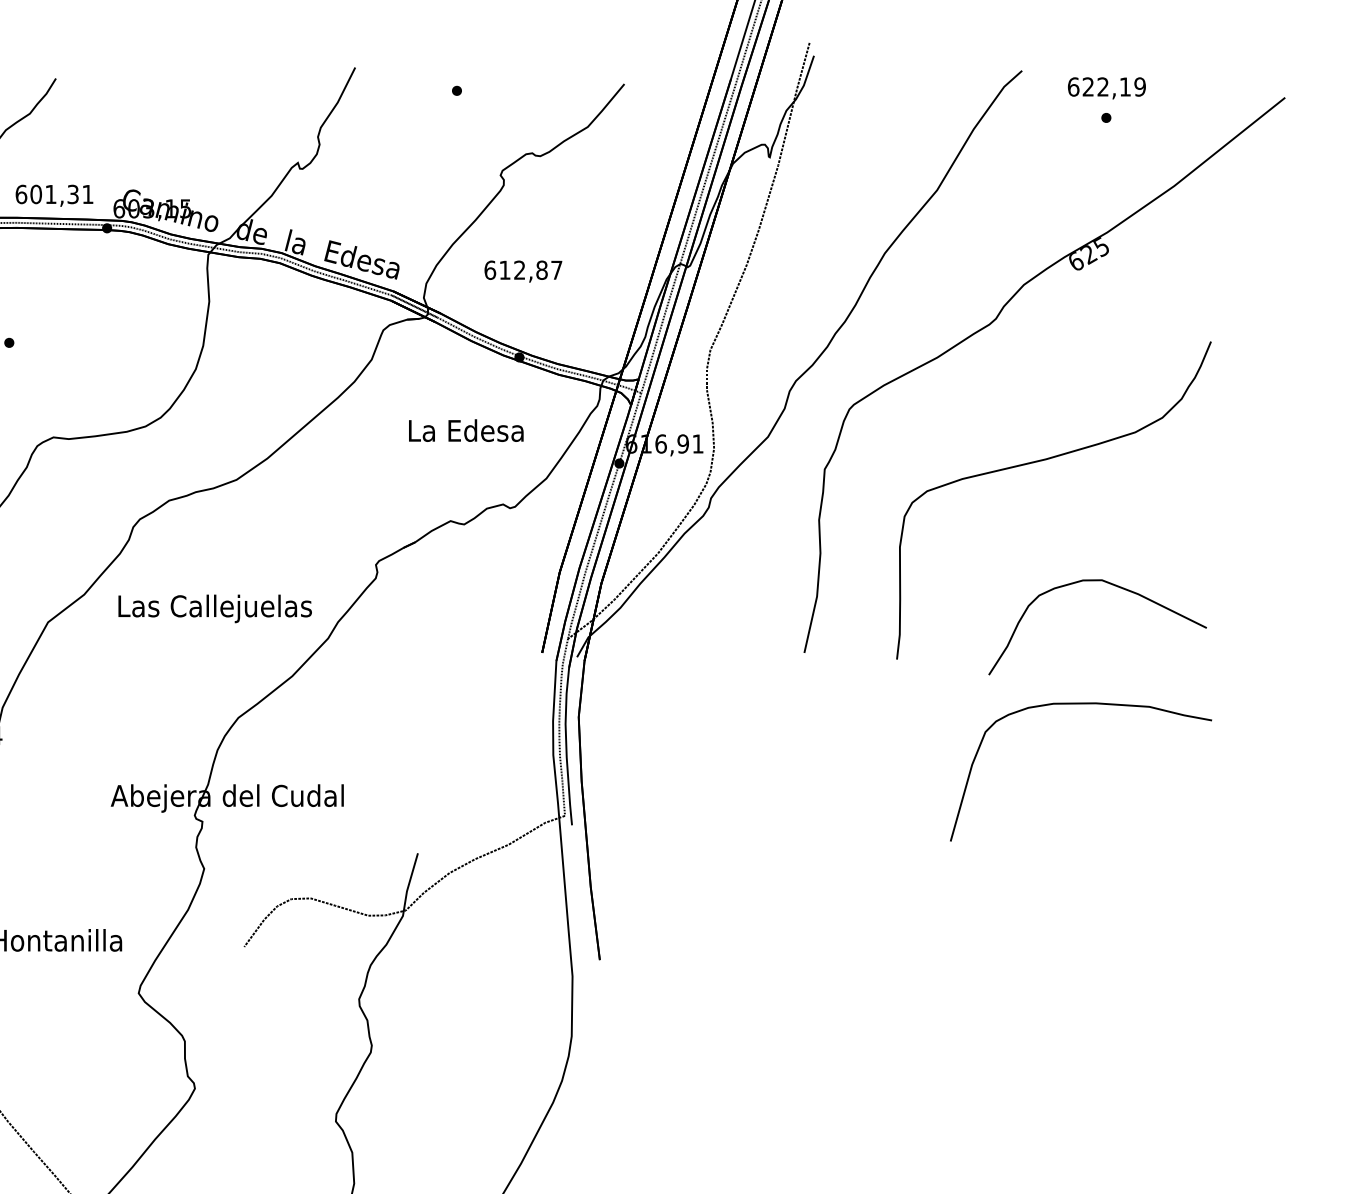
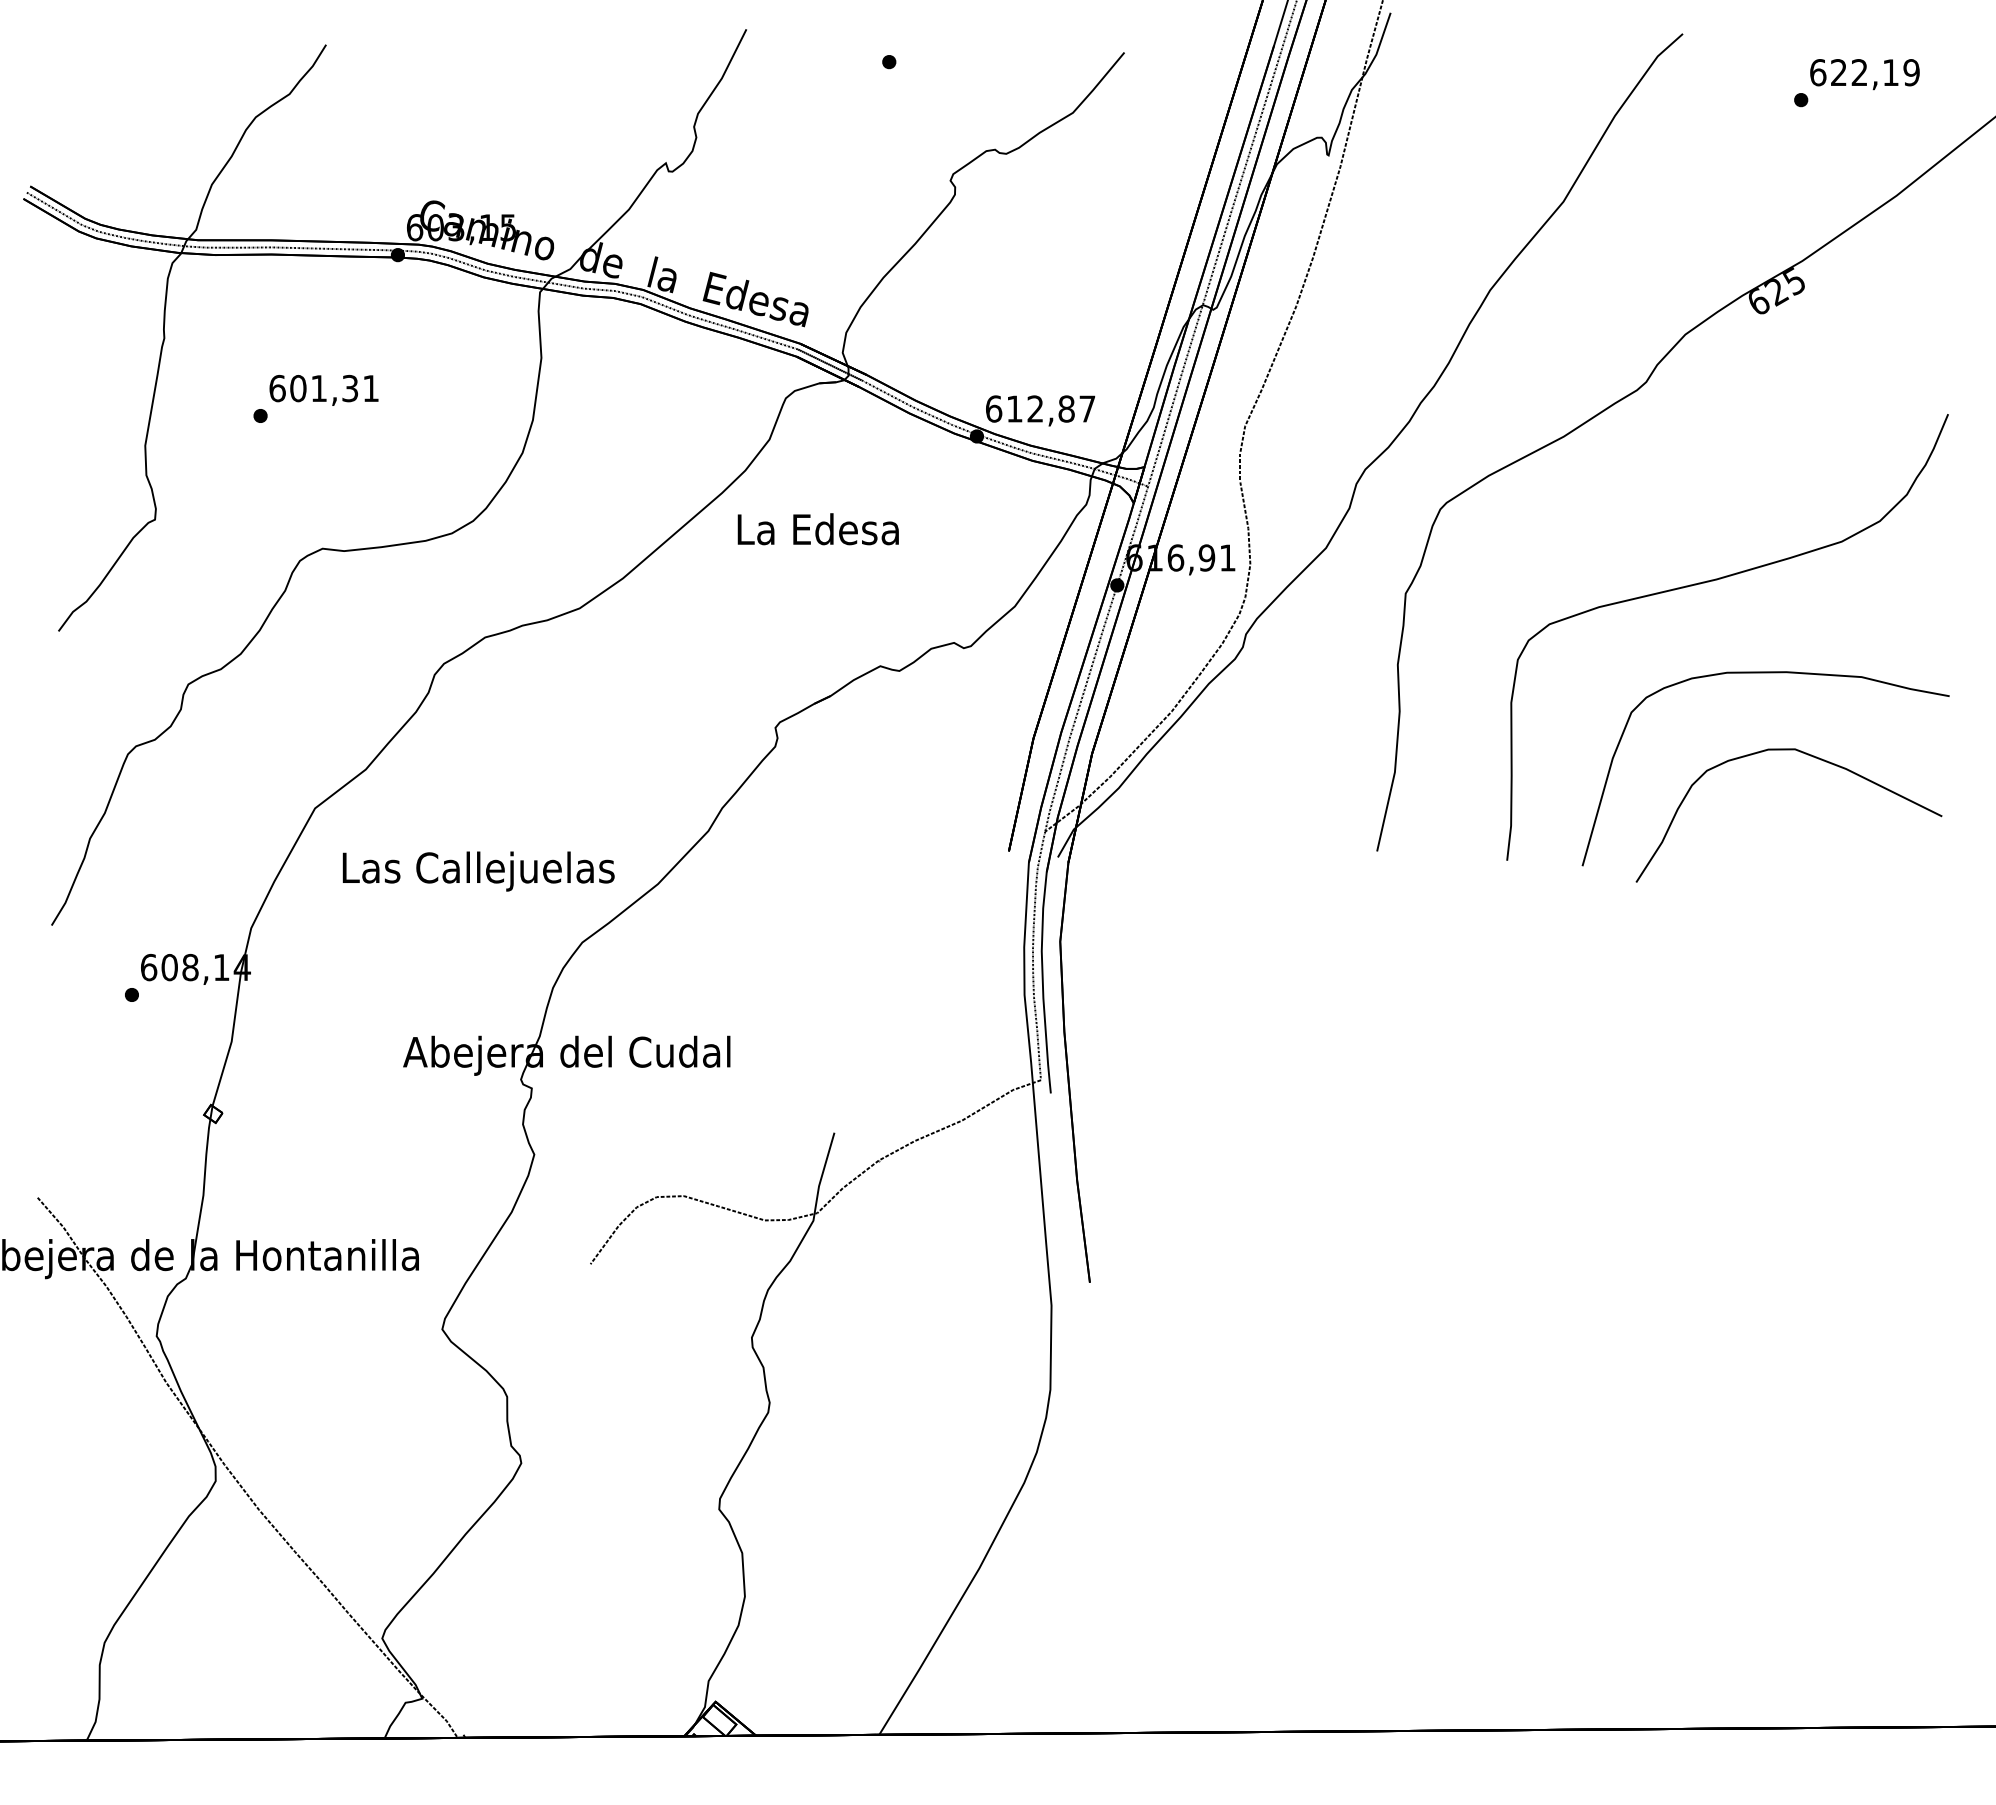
text: (1106, 88) -> (1864, 74), moved
text: (54, 195) -> (323, 390), moved
text: (523, 271) -> (1040, 410), moved
text: (465, 430) -> (817, 529), moved
text: (215, 608) -> (478, 871), moved
curve: (1080, 704) -> (1765, 673), moved

